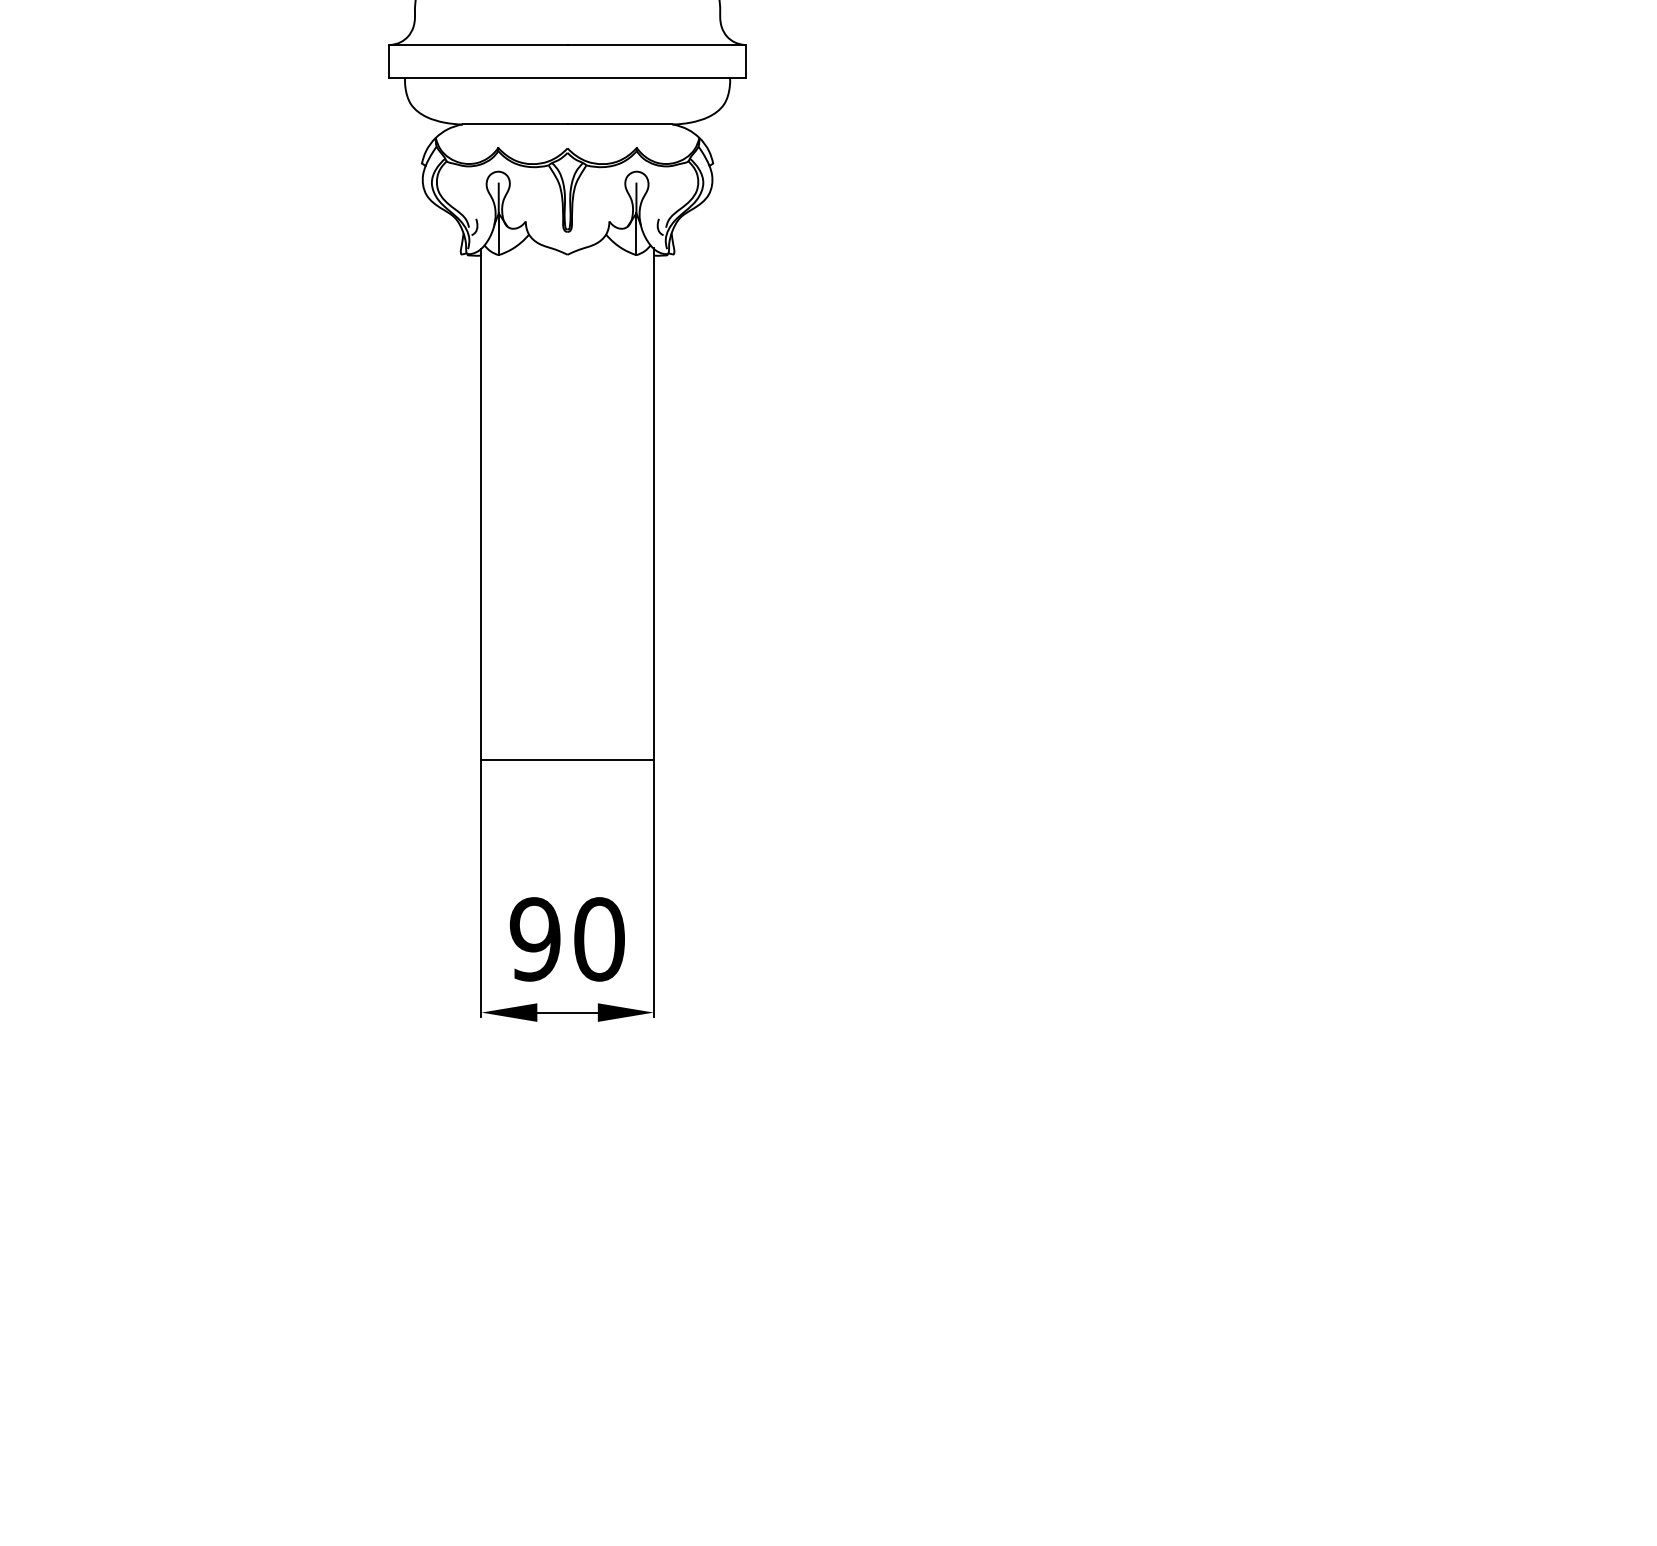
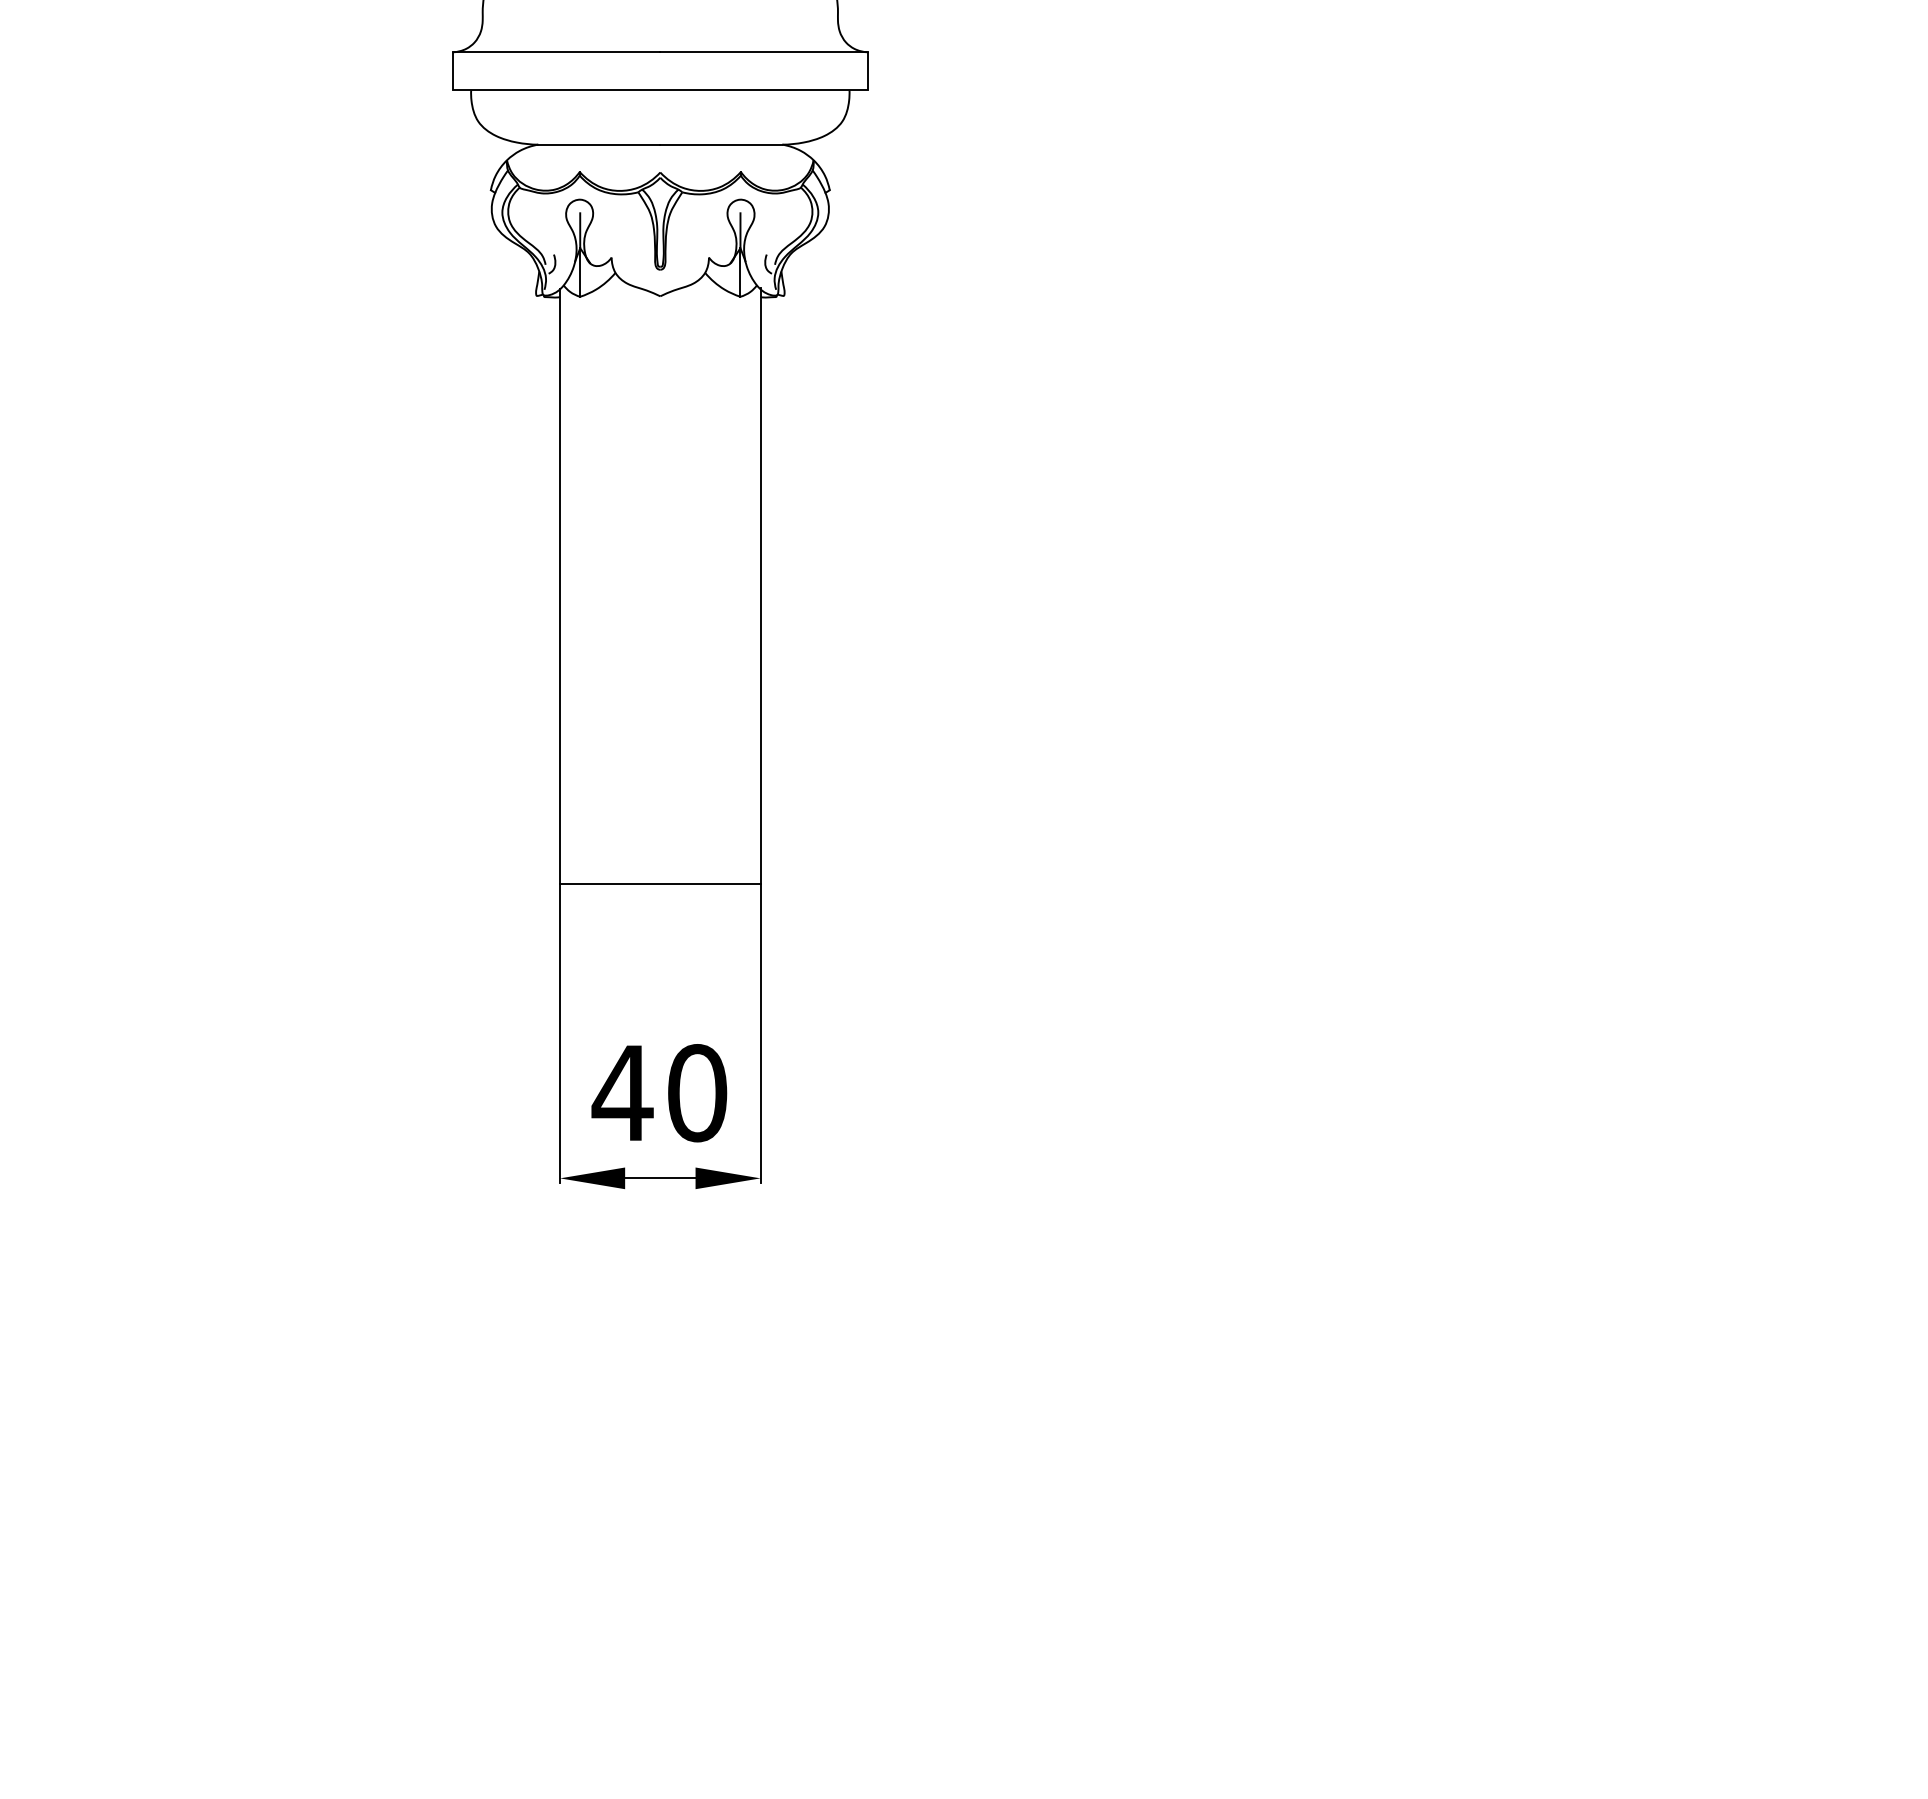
text: (535, 939) -> (622, 1093), 90 -> 40

